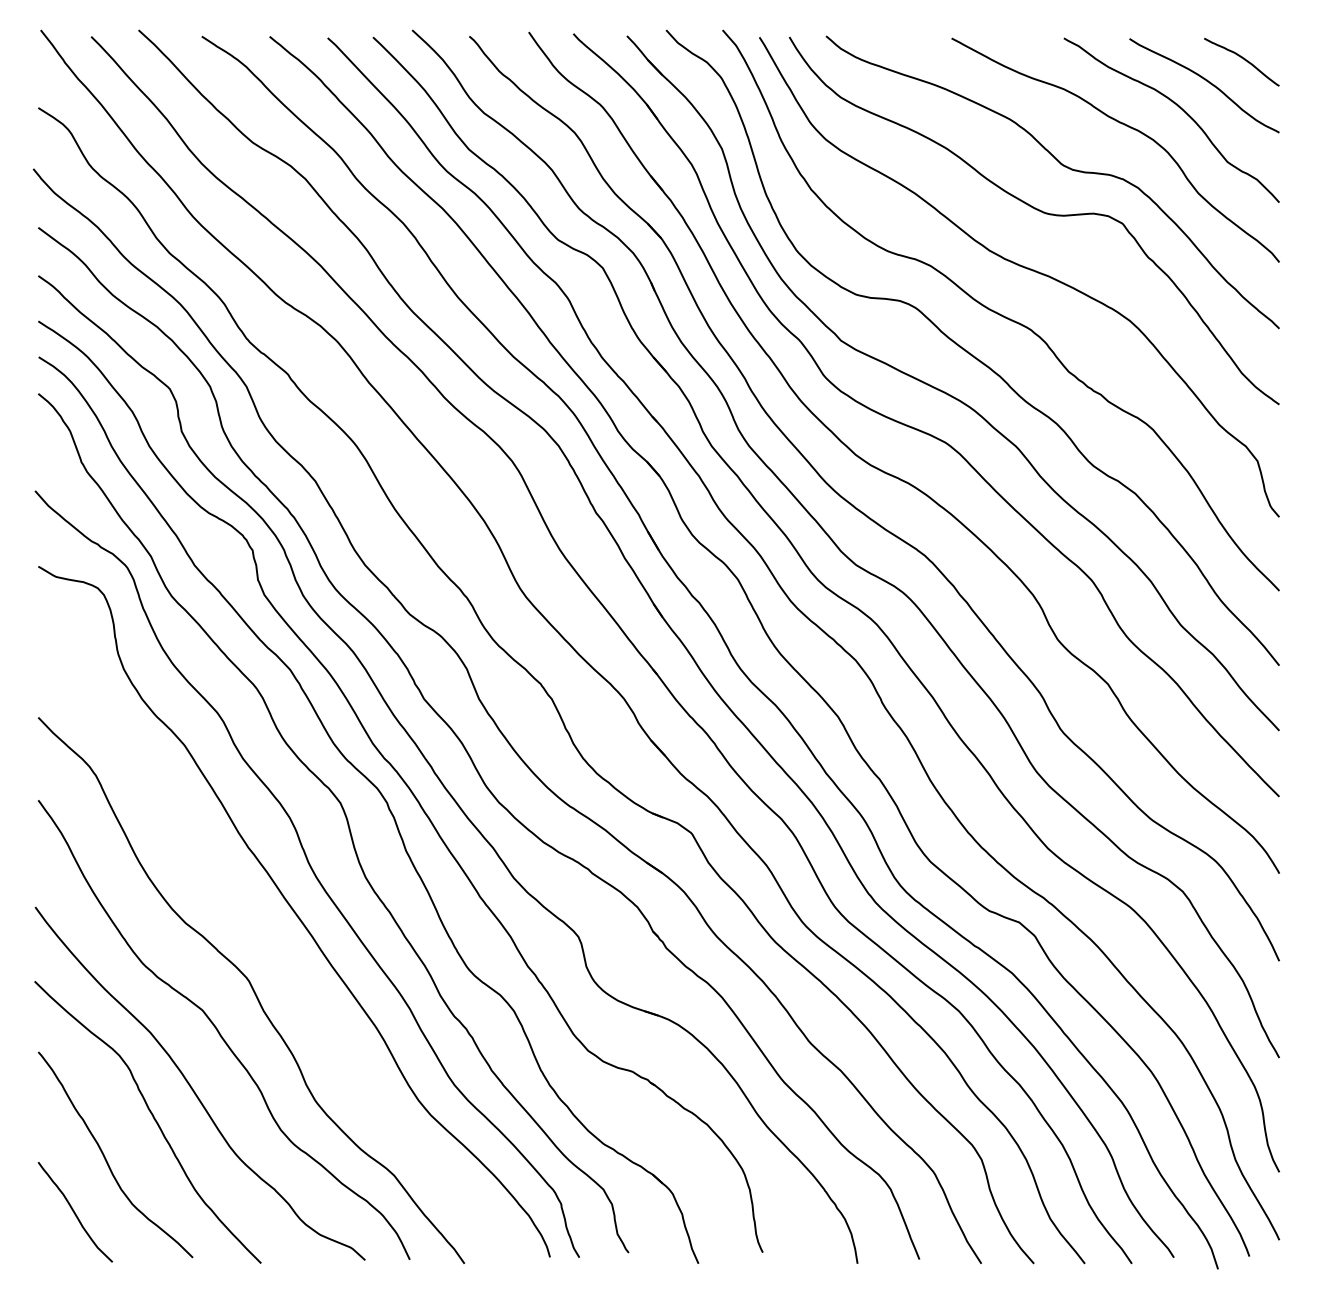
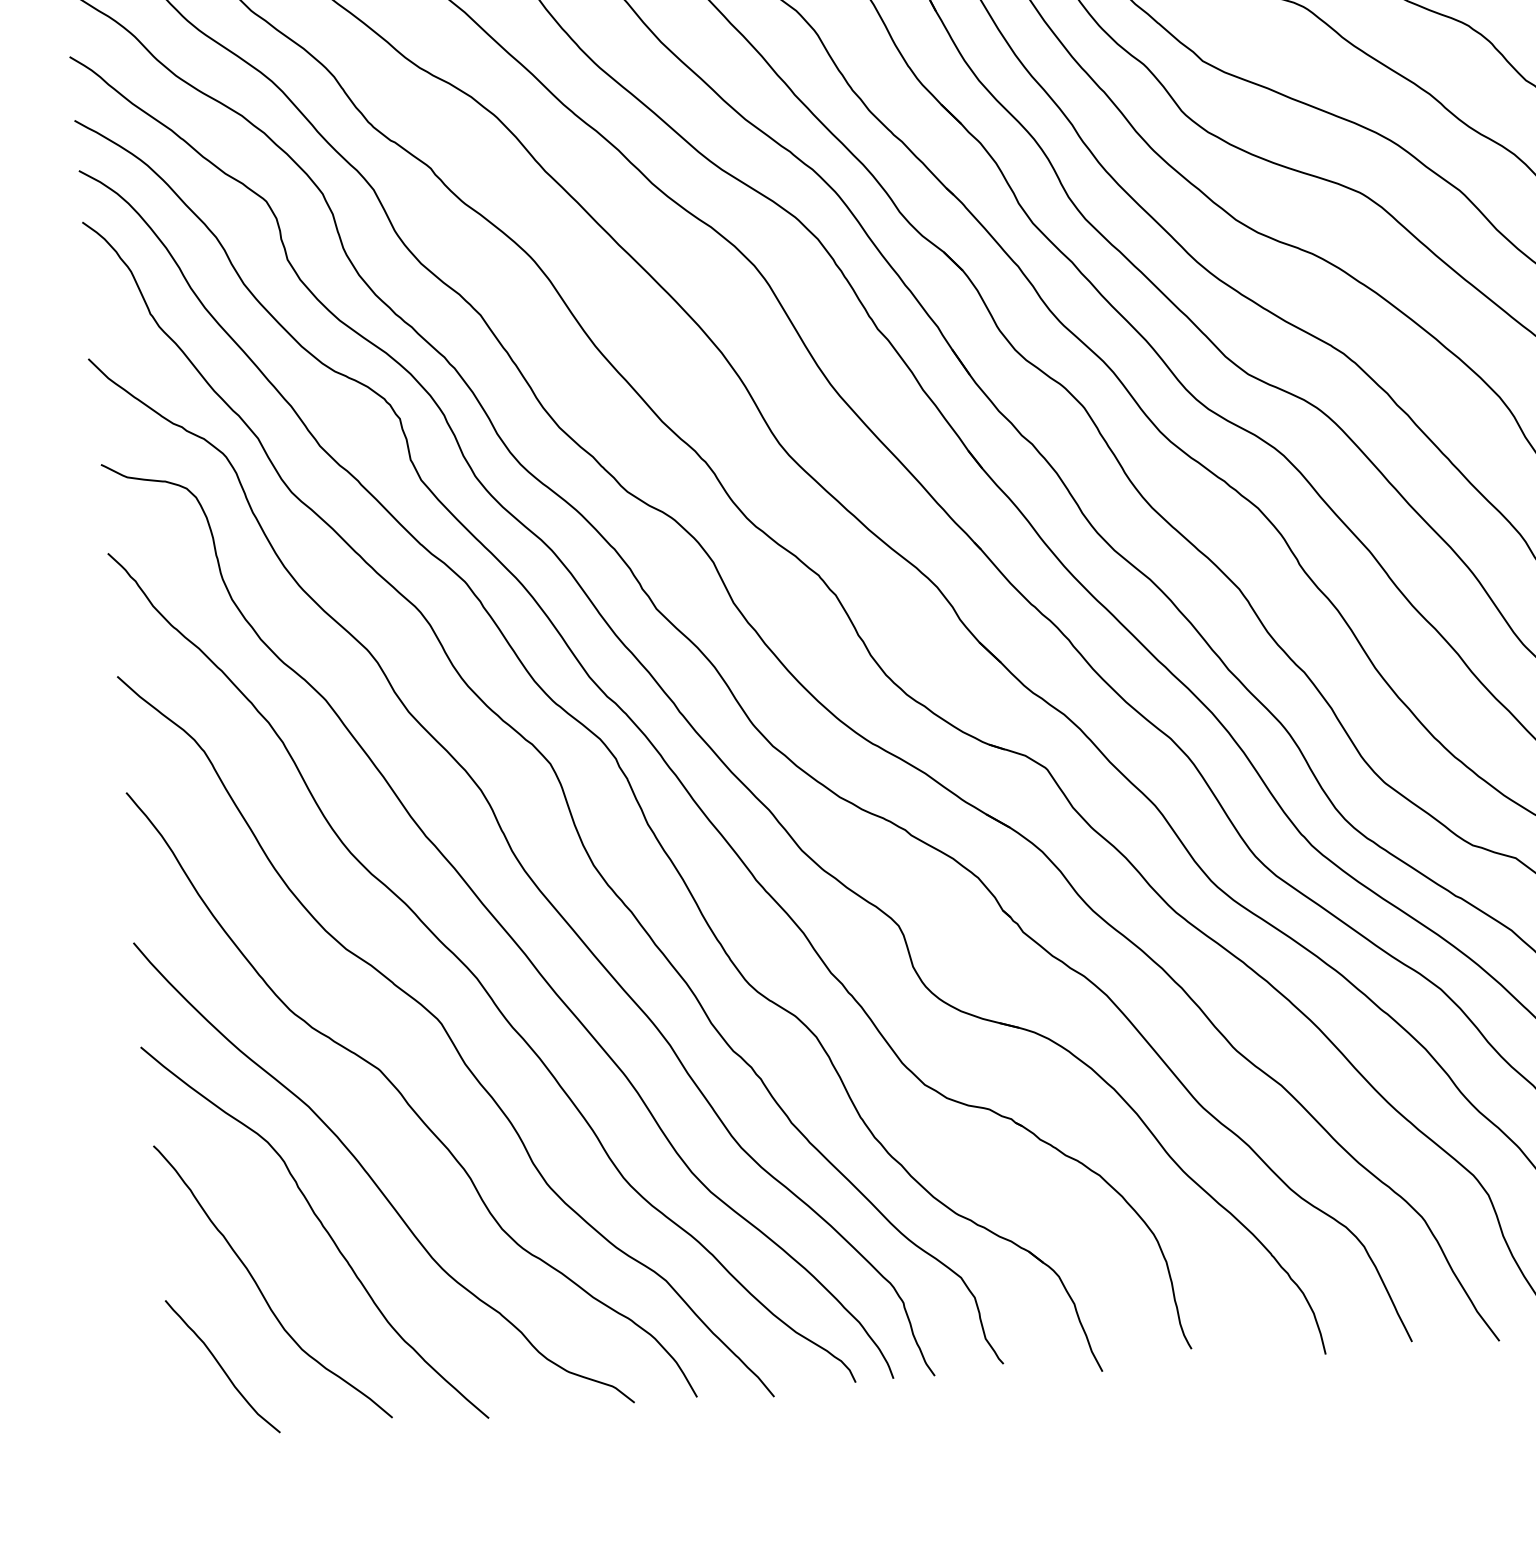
curve: (275, 947) -> (474, 973), added

